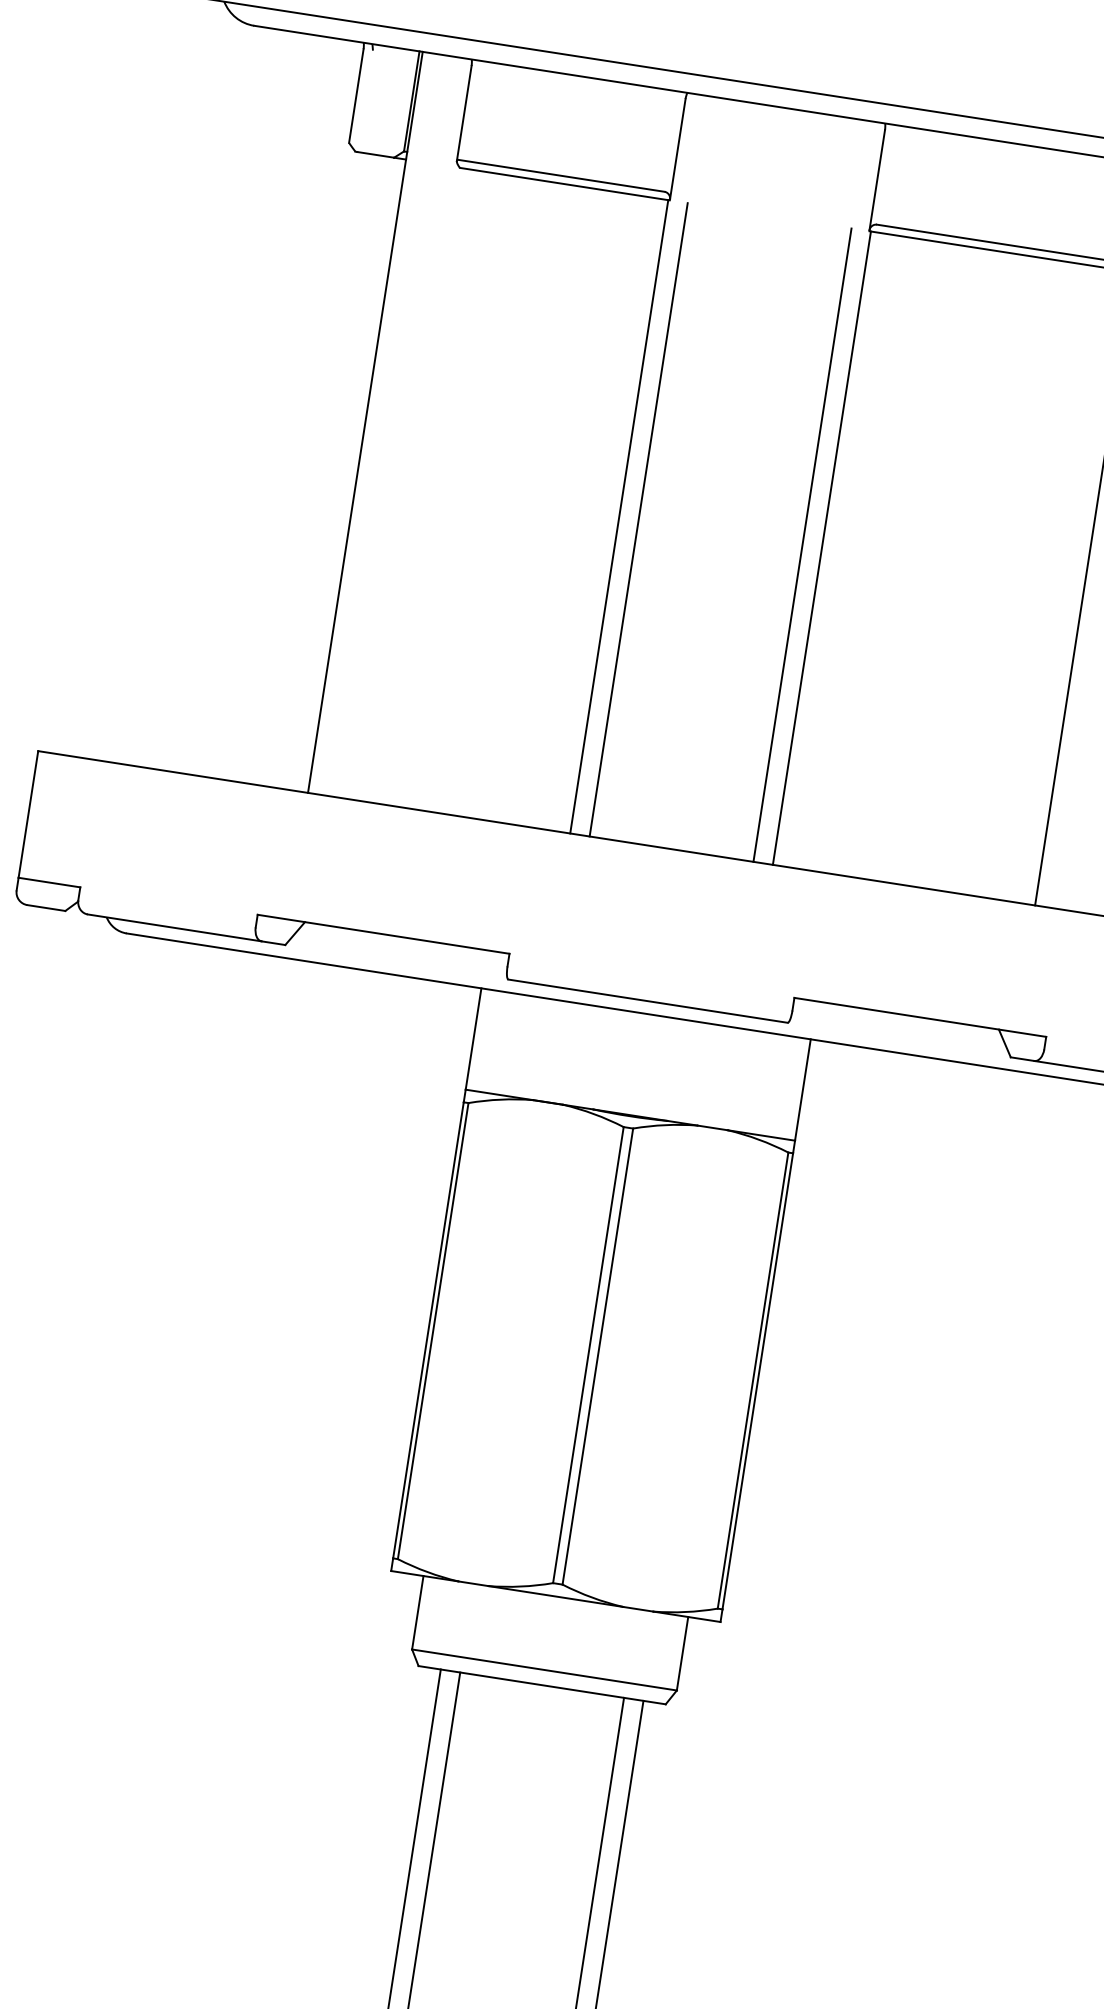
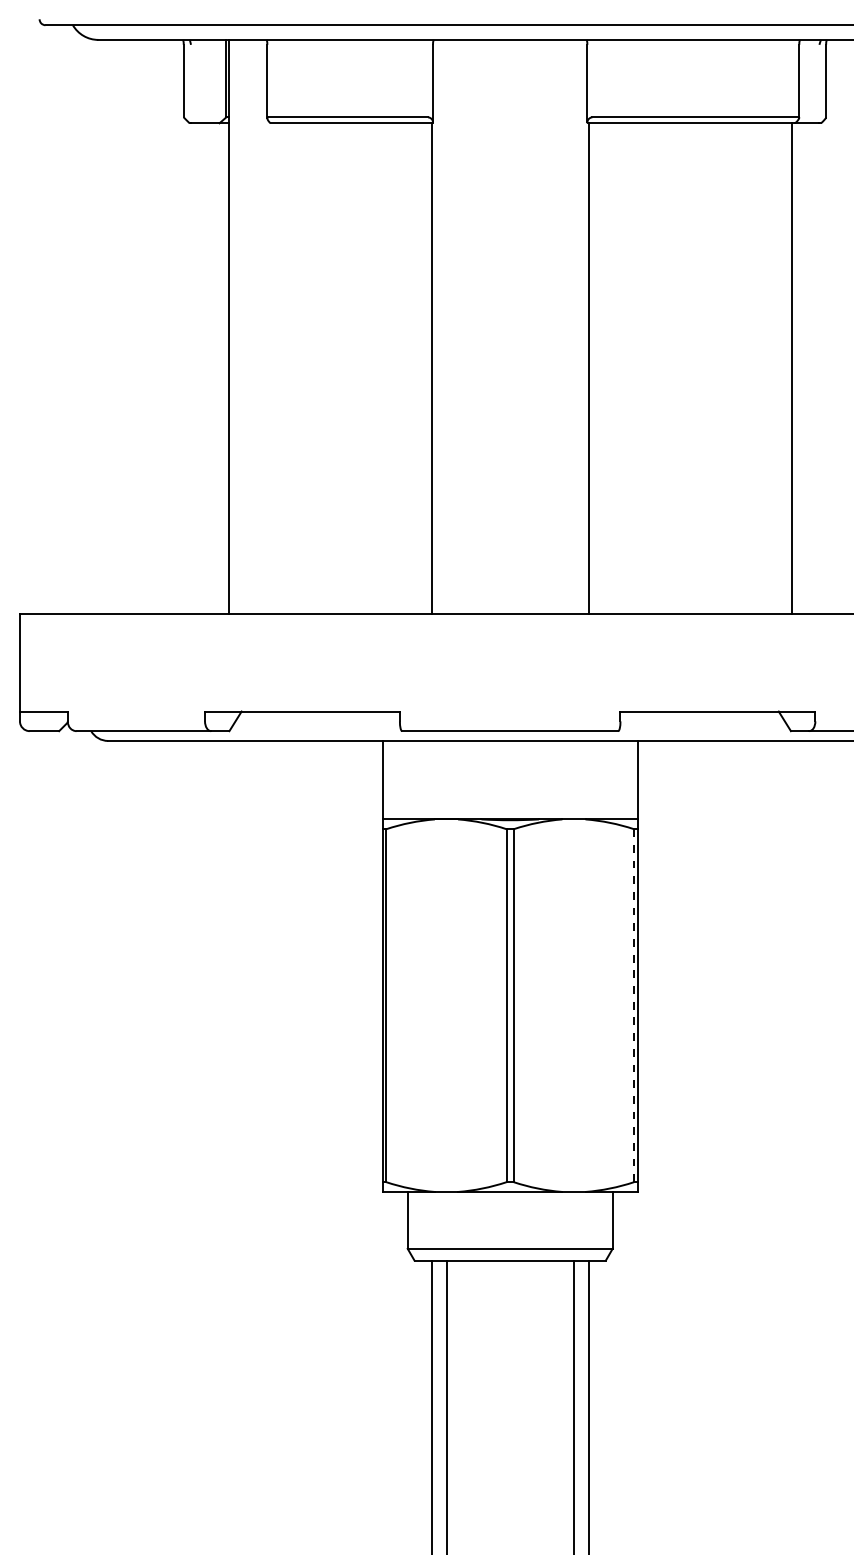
line: (638, 519) -> (446, 368), removed
line: (802, 545) -> (573, 368), removed
line: (752, 1380) -> (633, 1005), solid -> dashed

